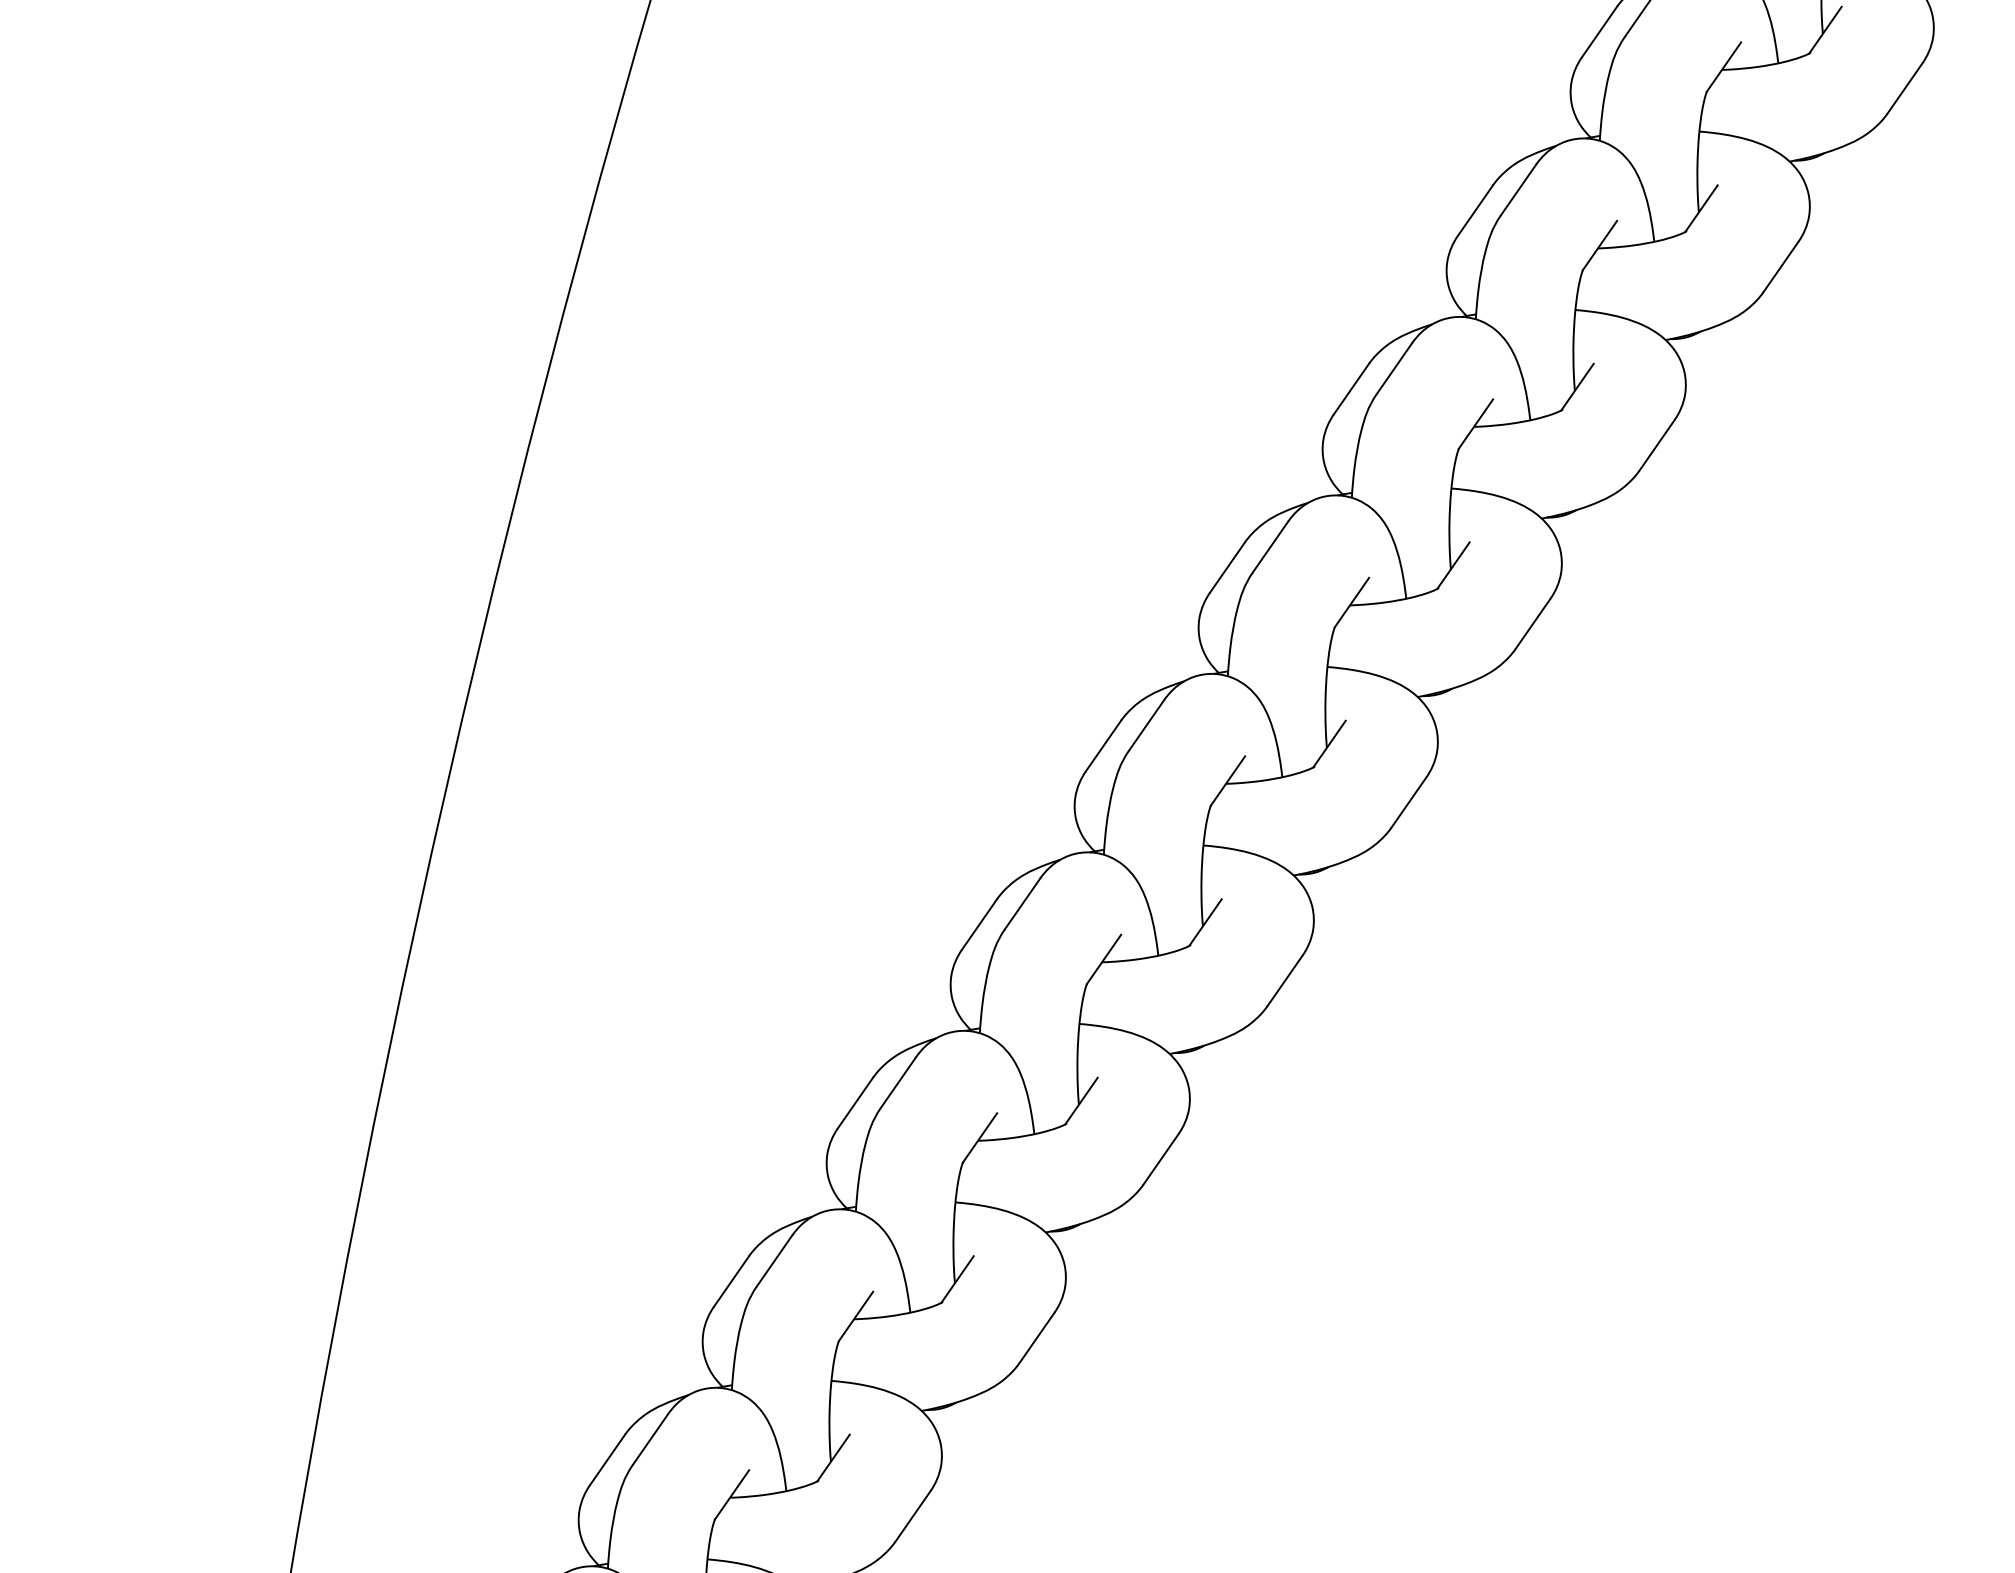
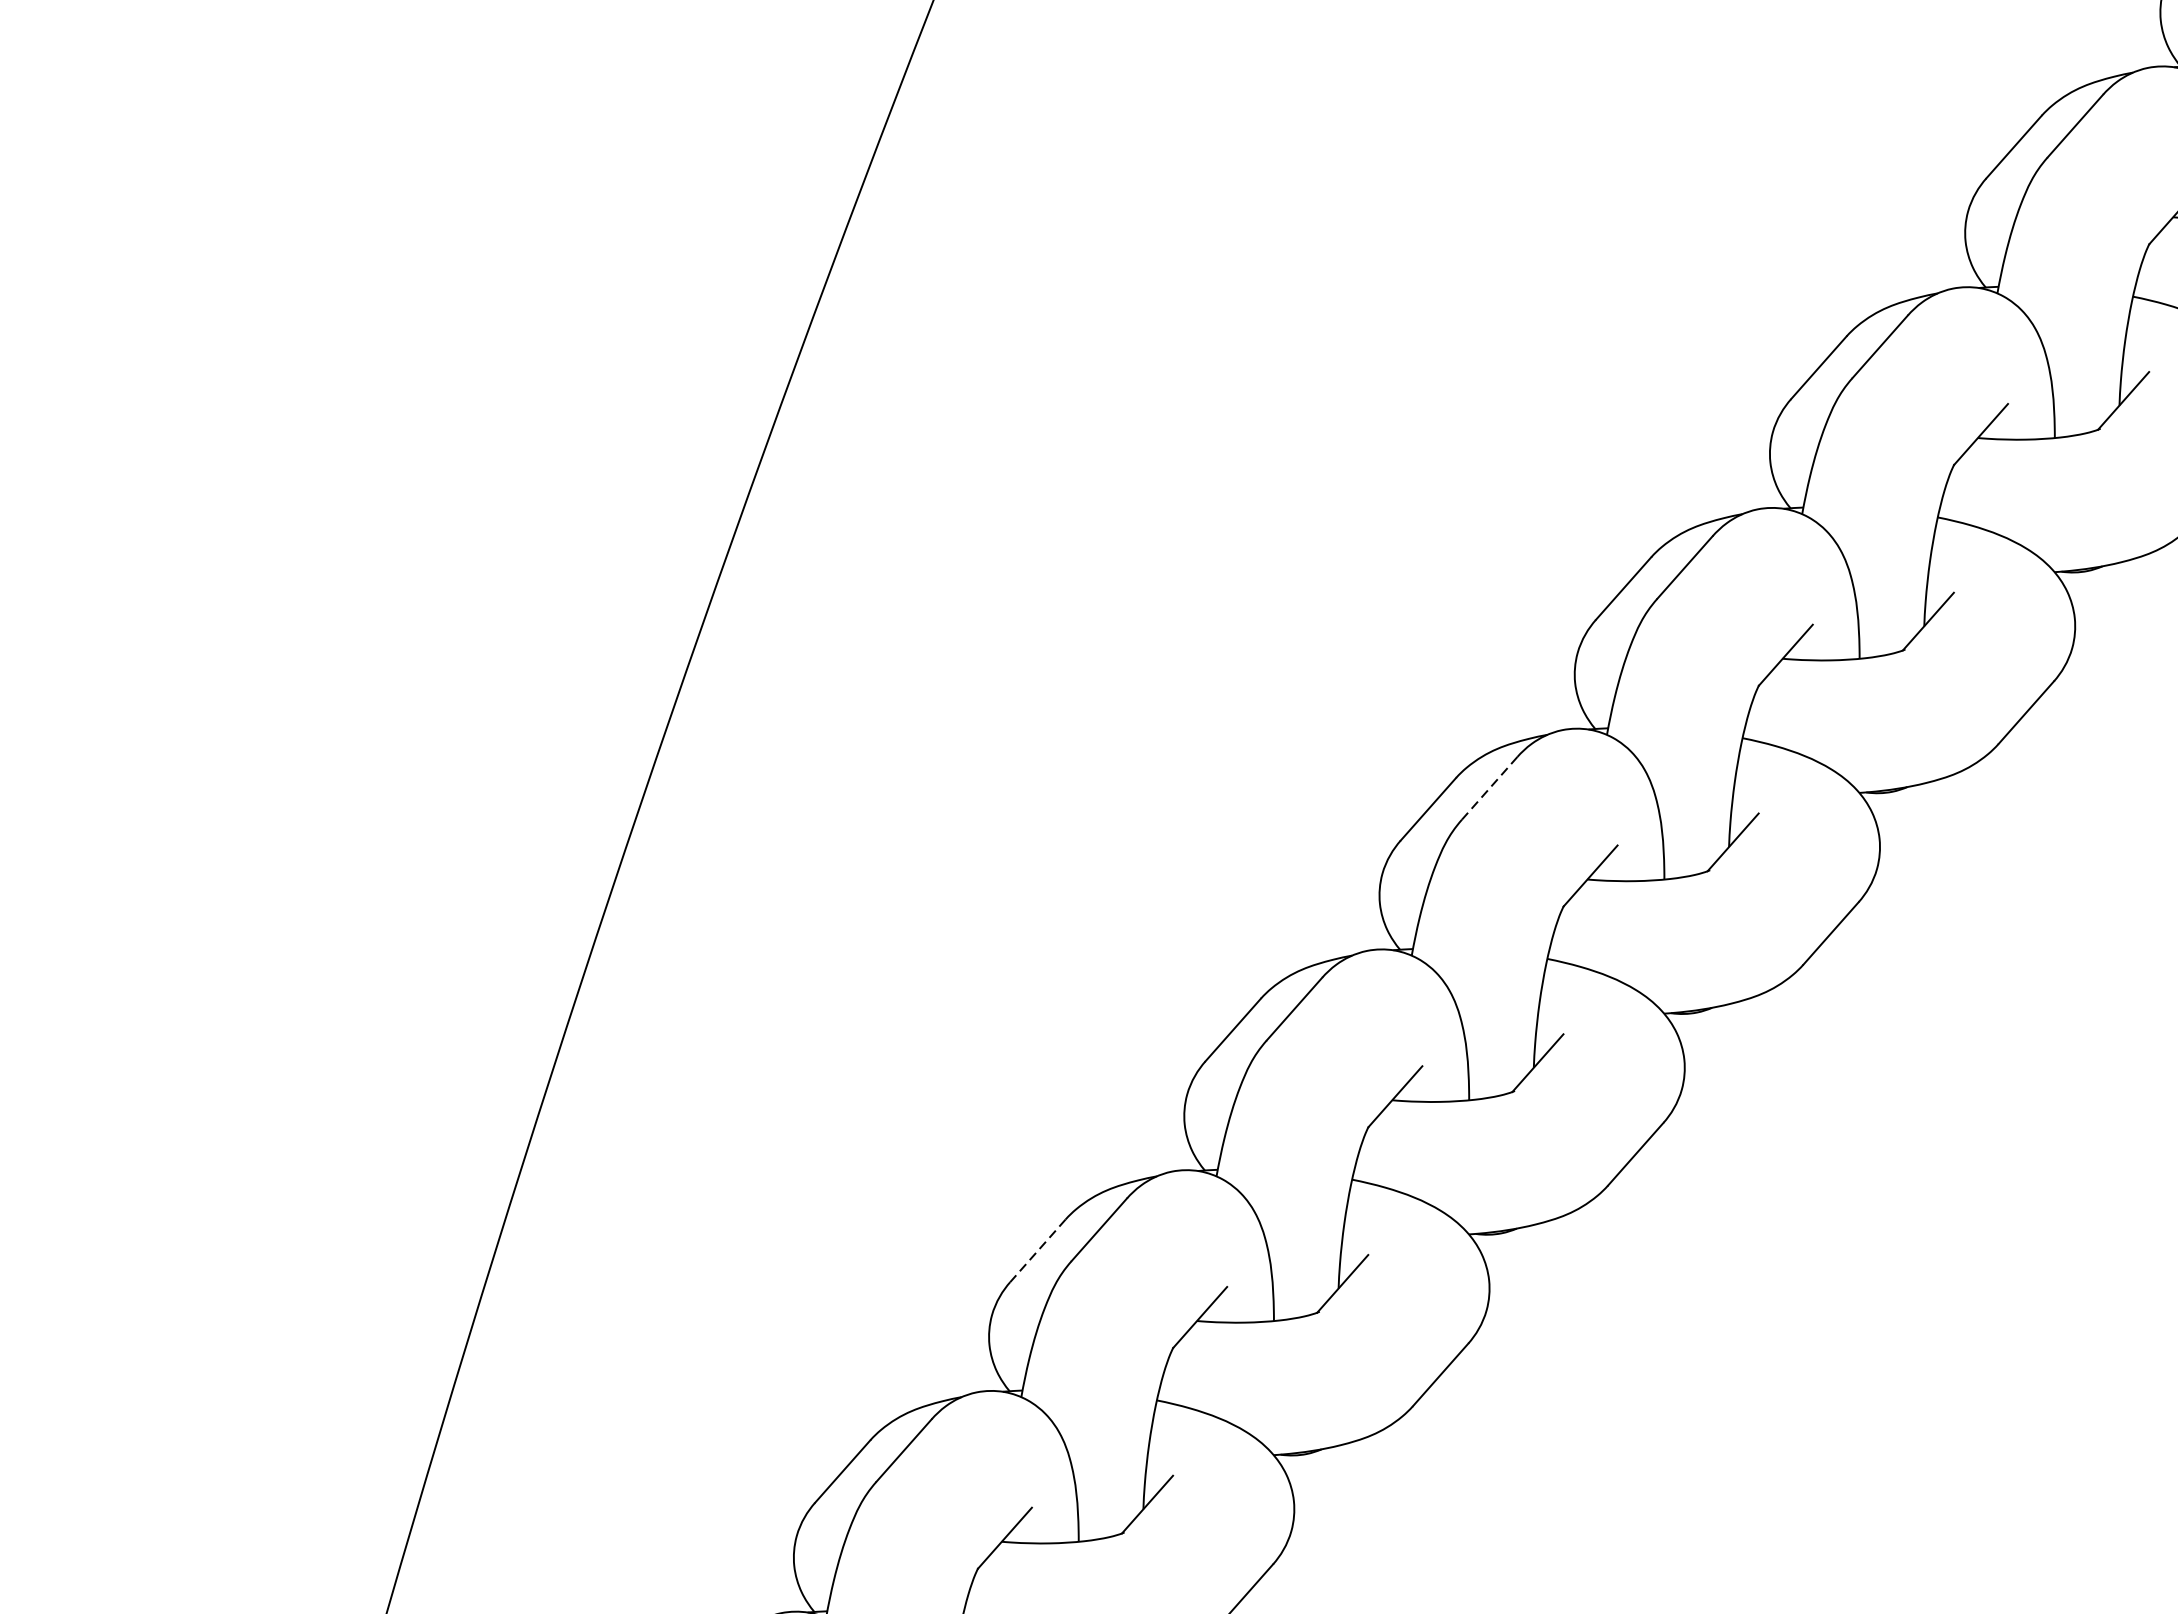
line: (1022, 903) -> (1489, 787), solid -> dashed
line: (731, 1281) -> (1038, 1250), solid -> dashed

